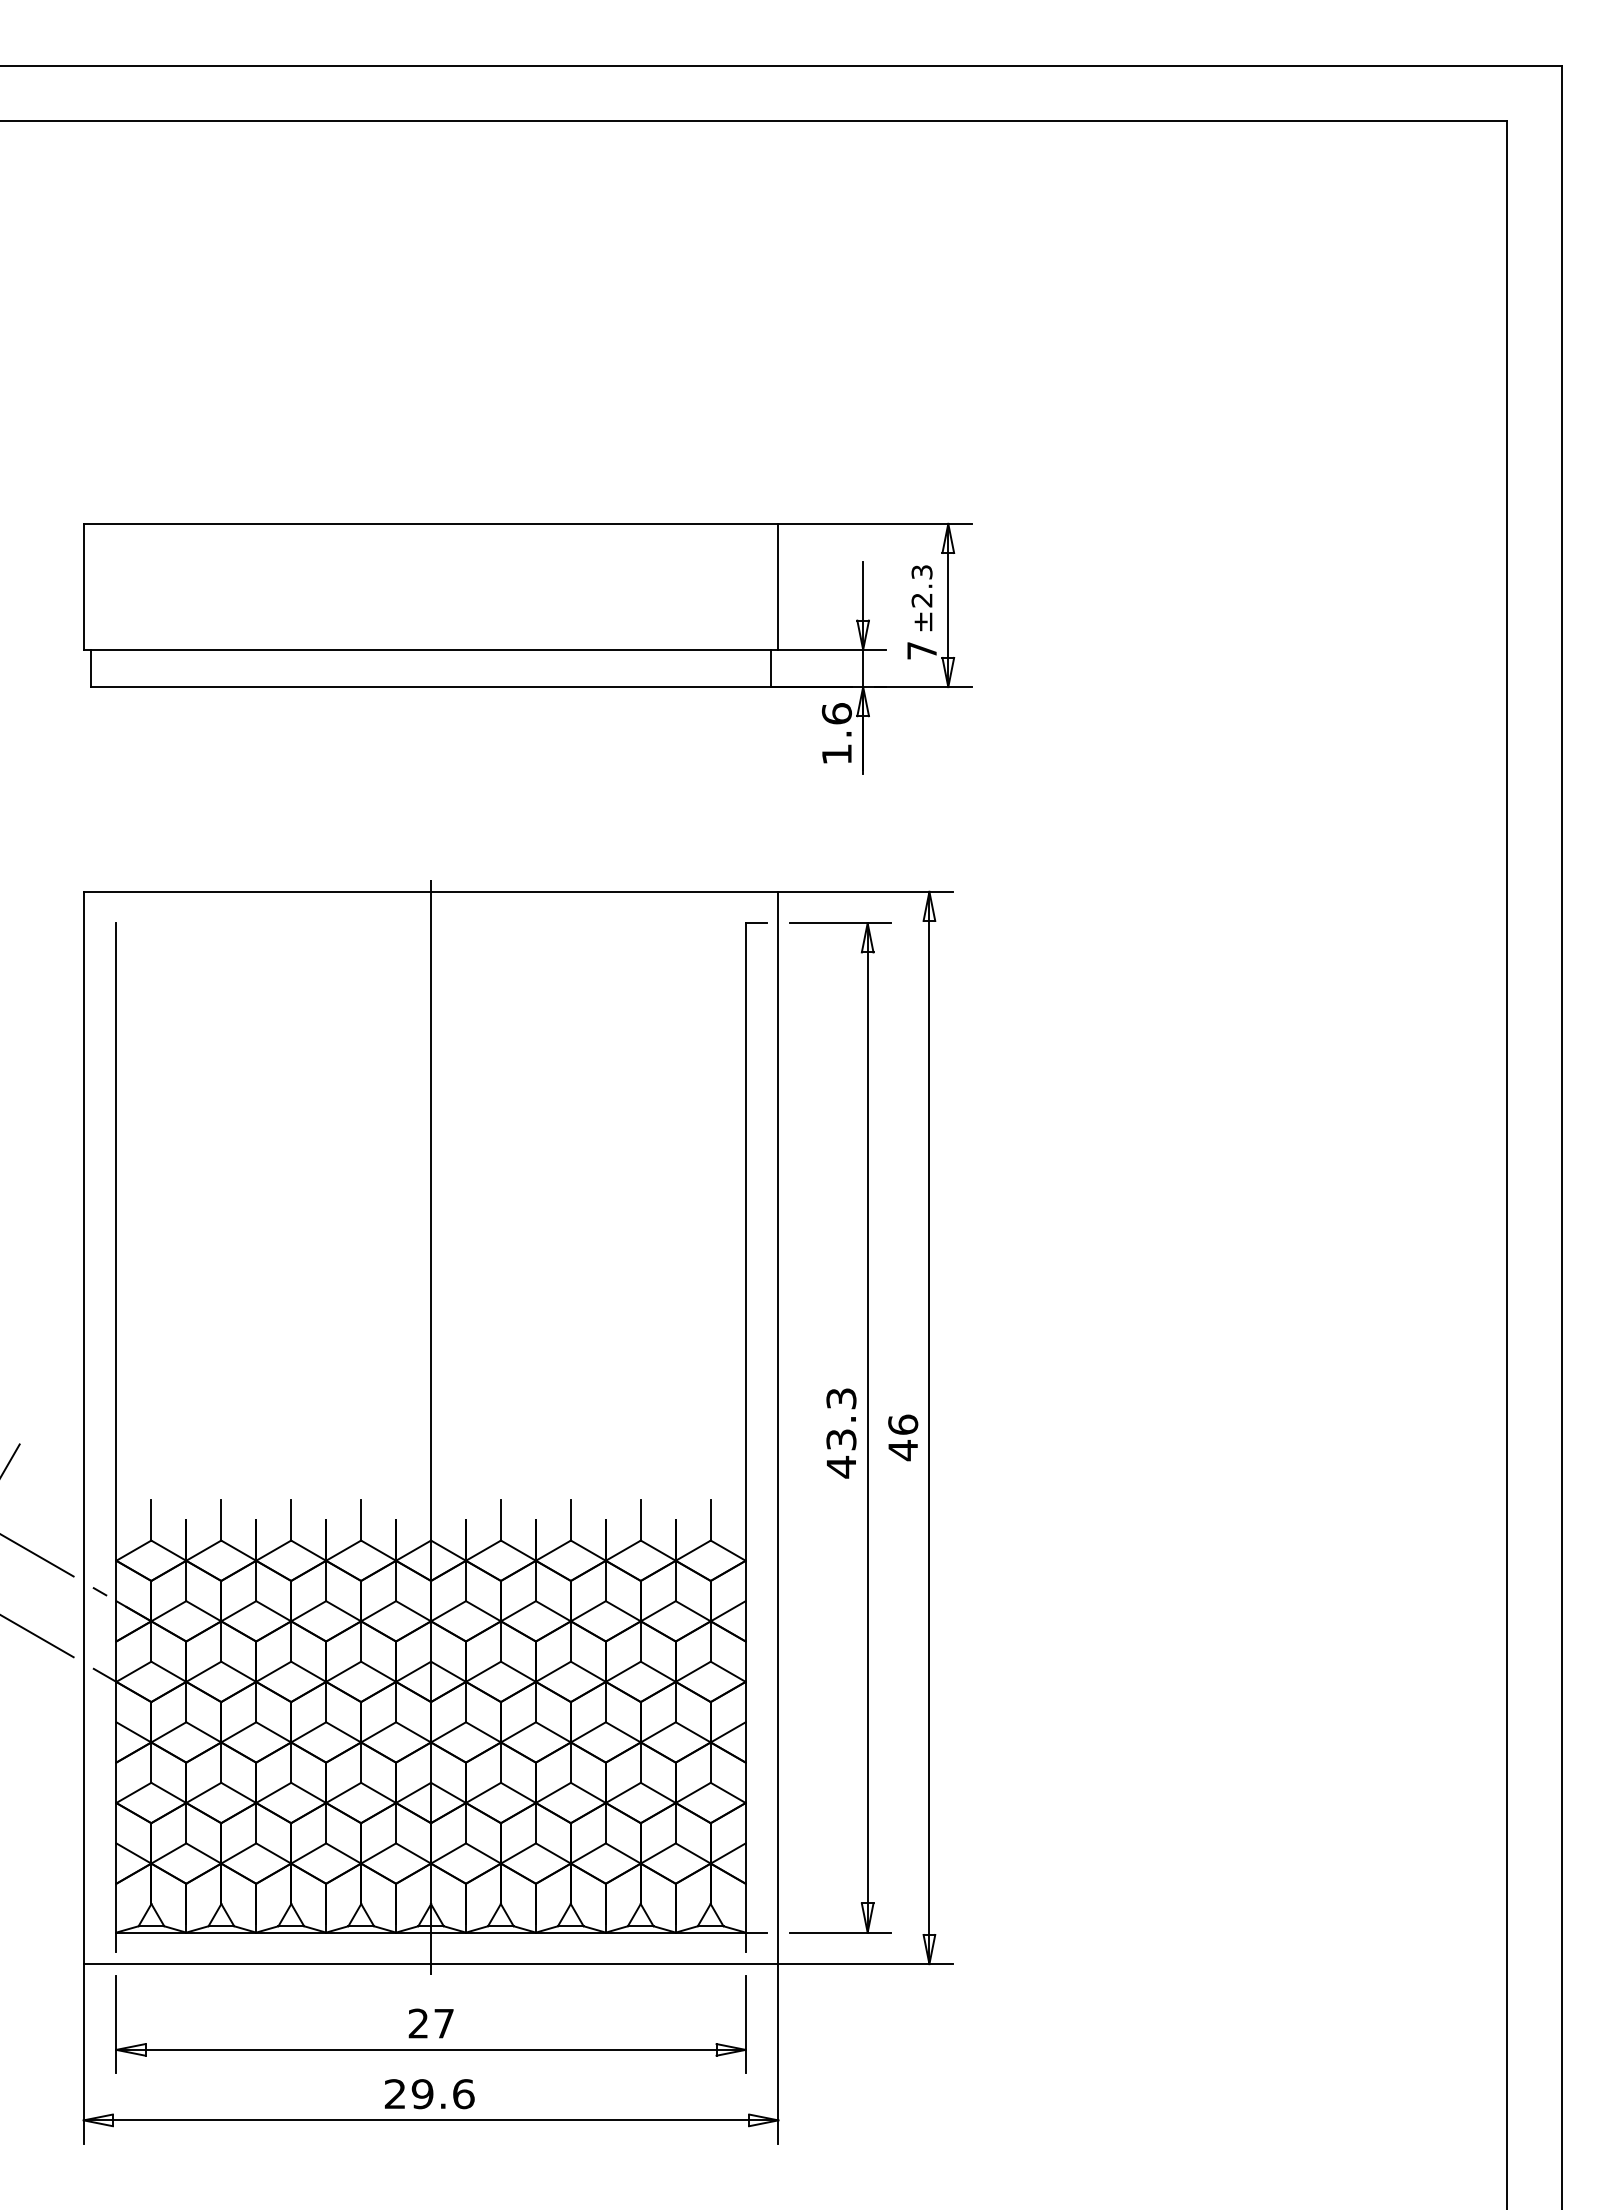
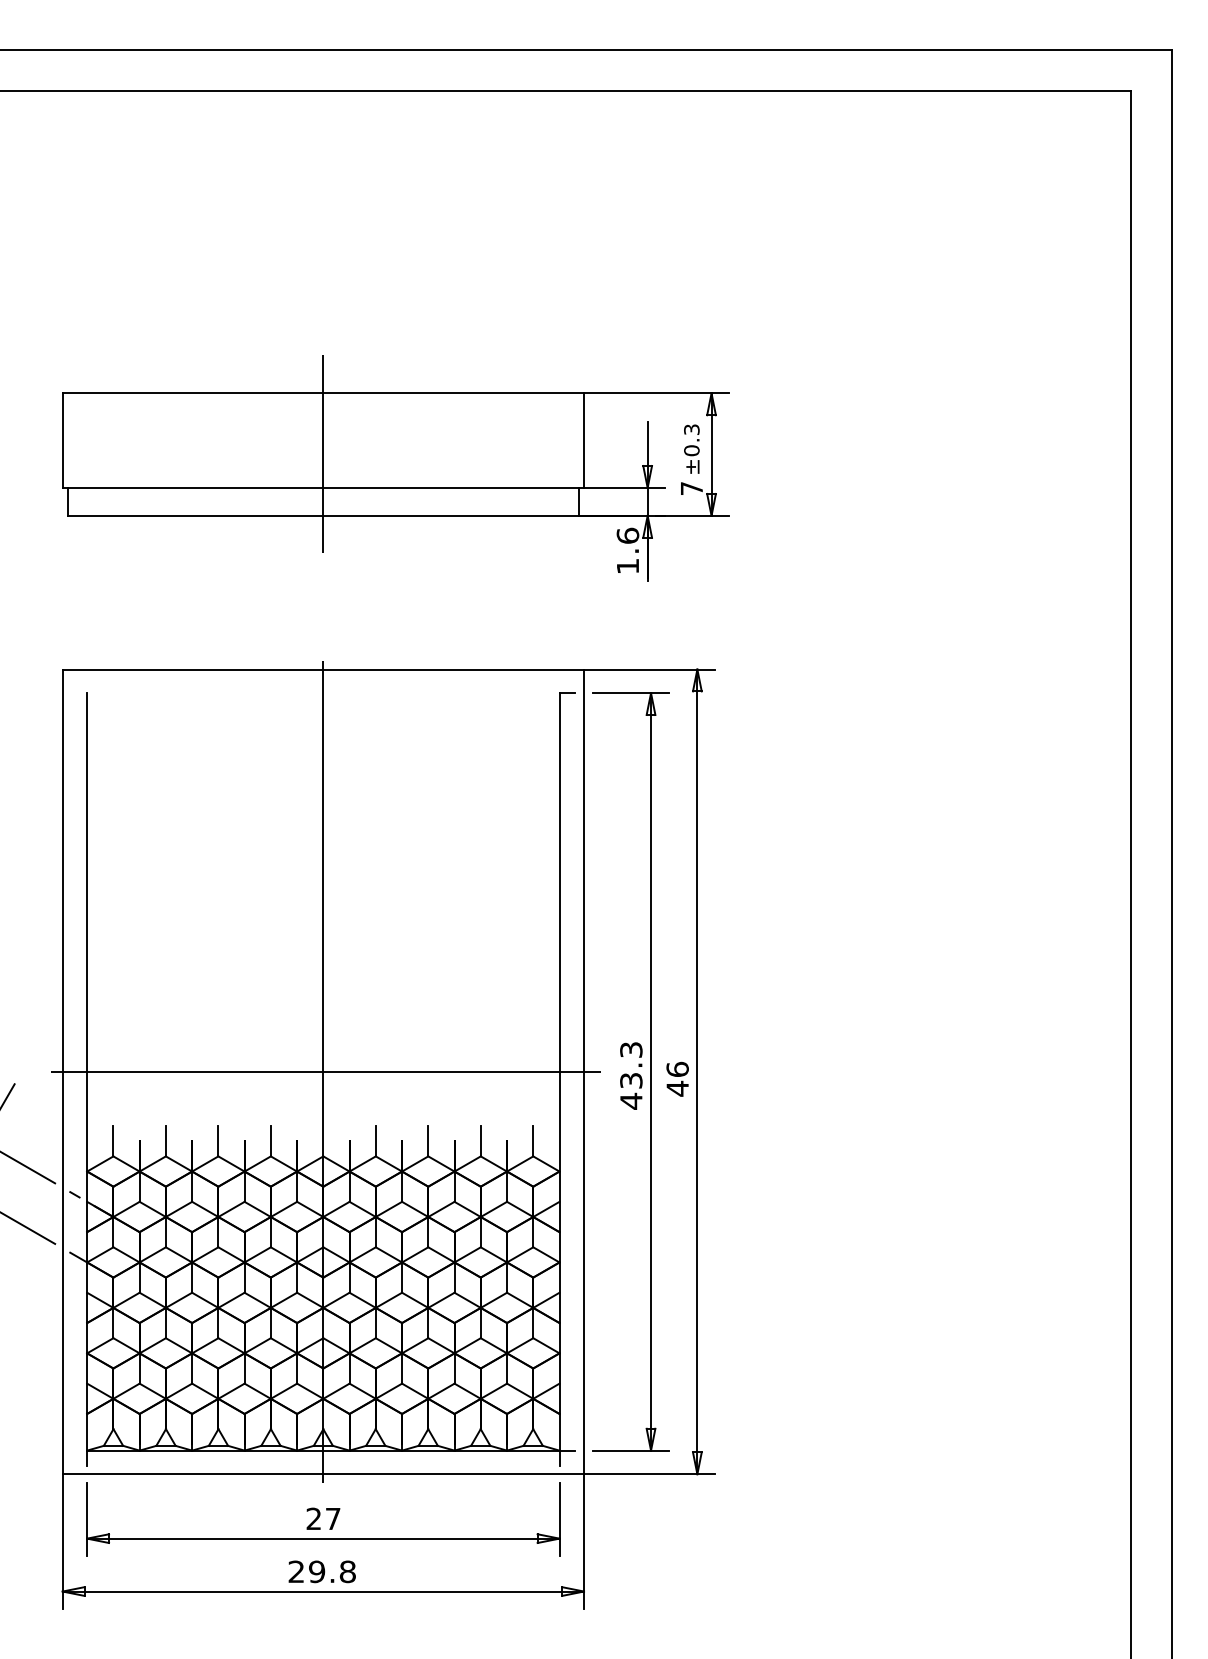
text: (921, 600) -> (691, 450), ±2.3 -> ±0.3
line: (431, 604) -> (323, 453), added
line: (434, 1427) -> (325, 1071), added
text: (463, 2094) -> (347, 1572), 29.6 -> 29.8

